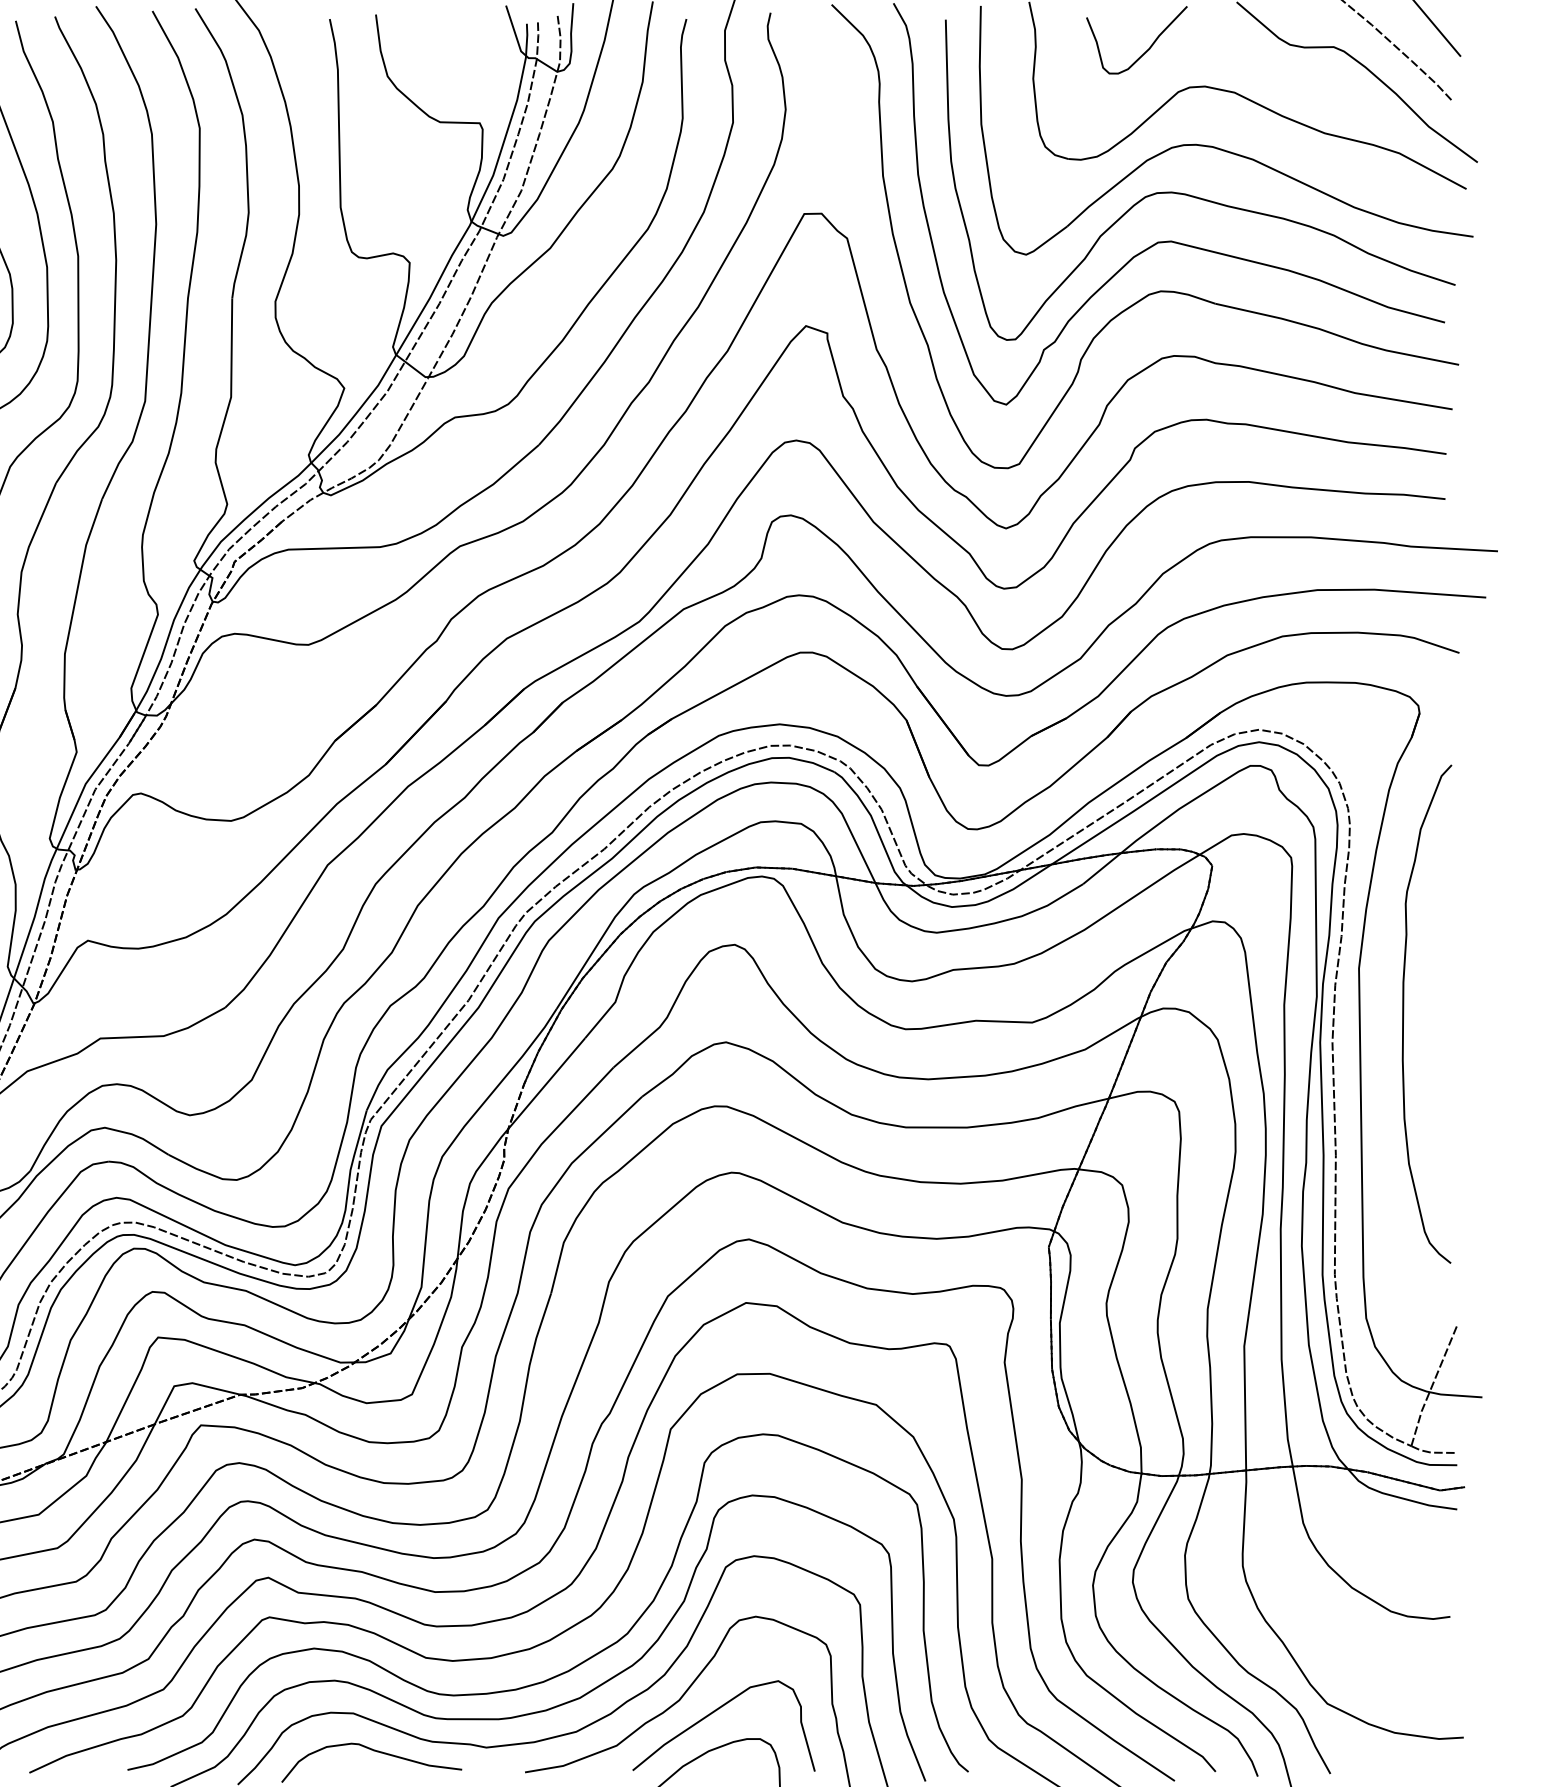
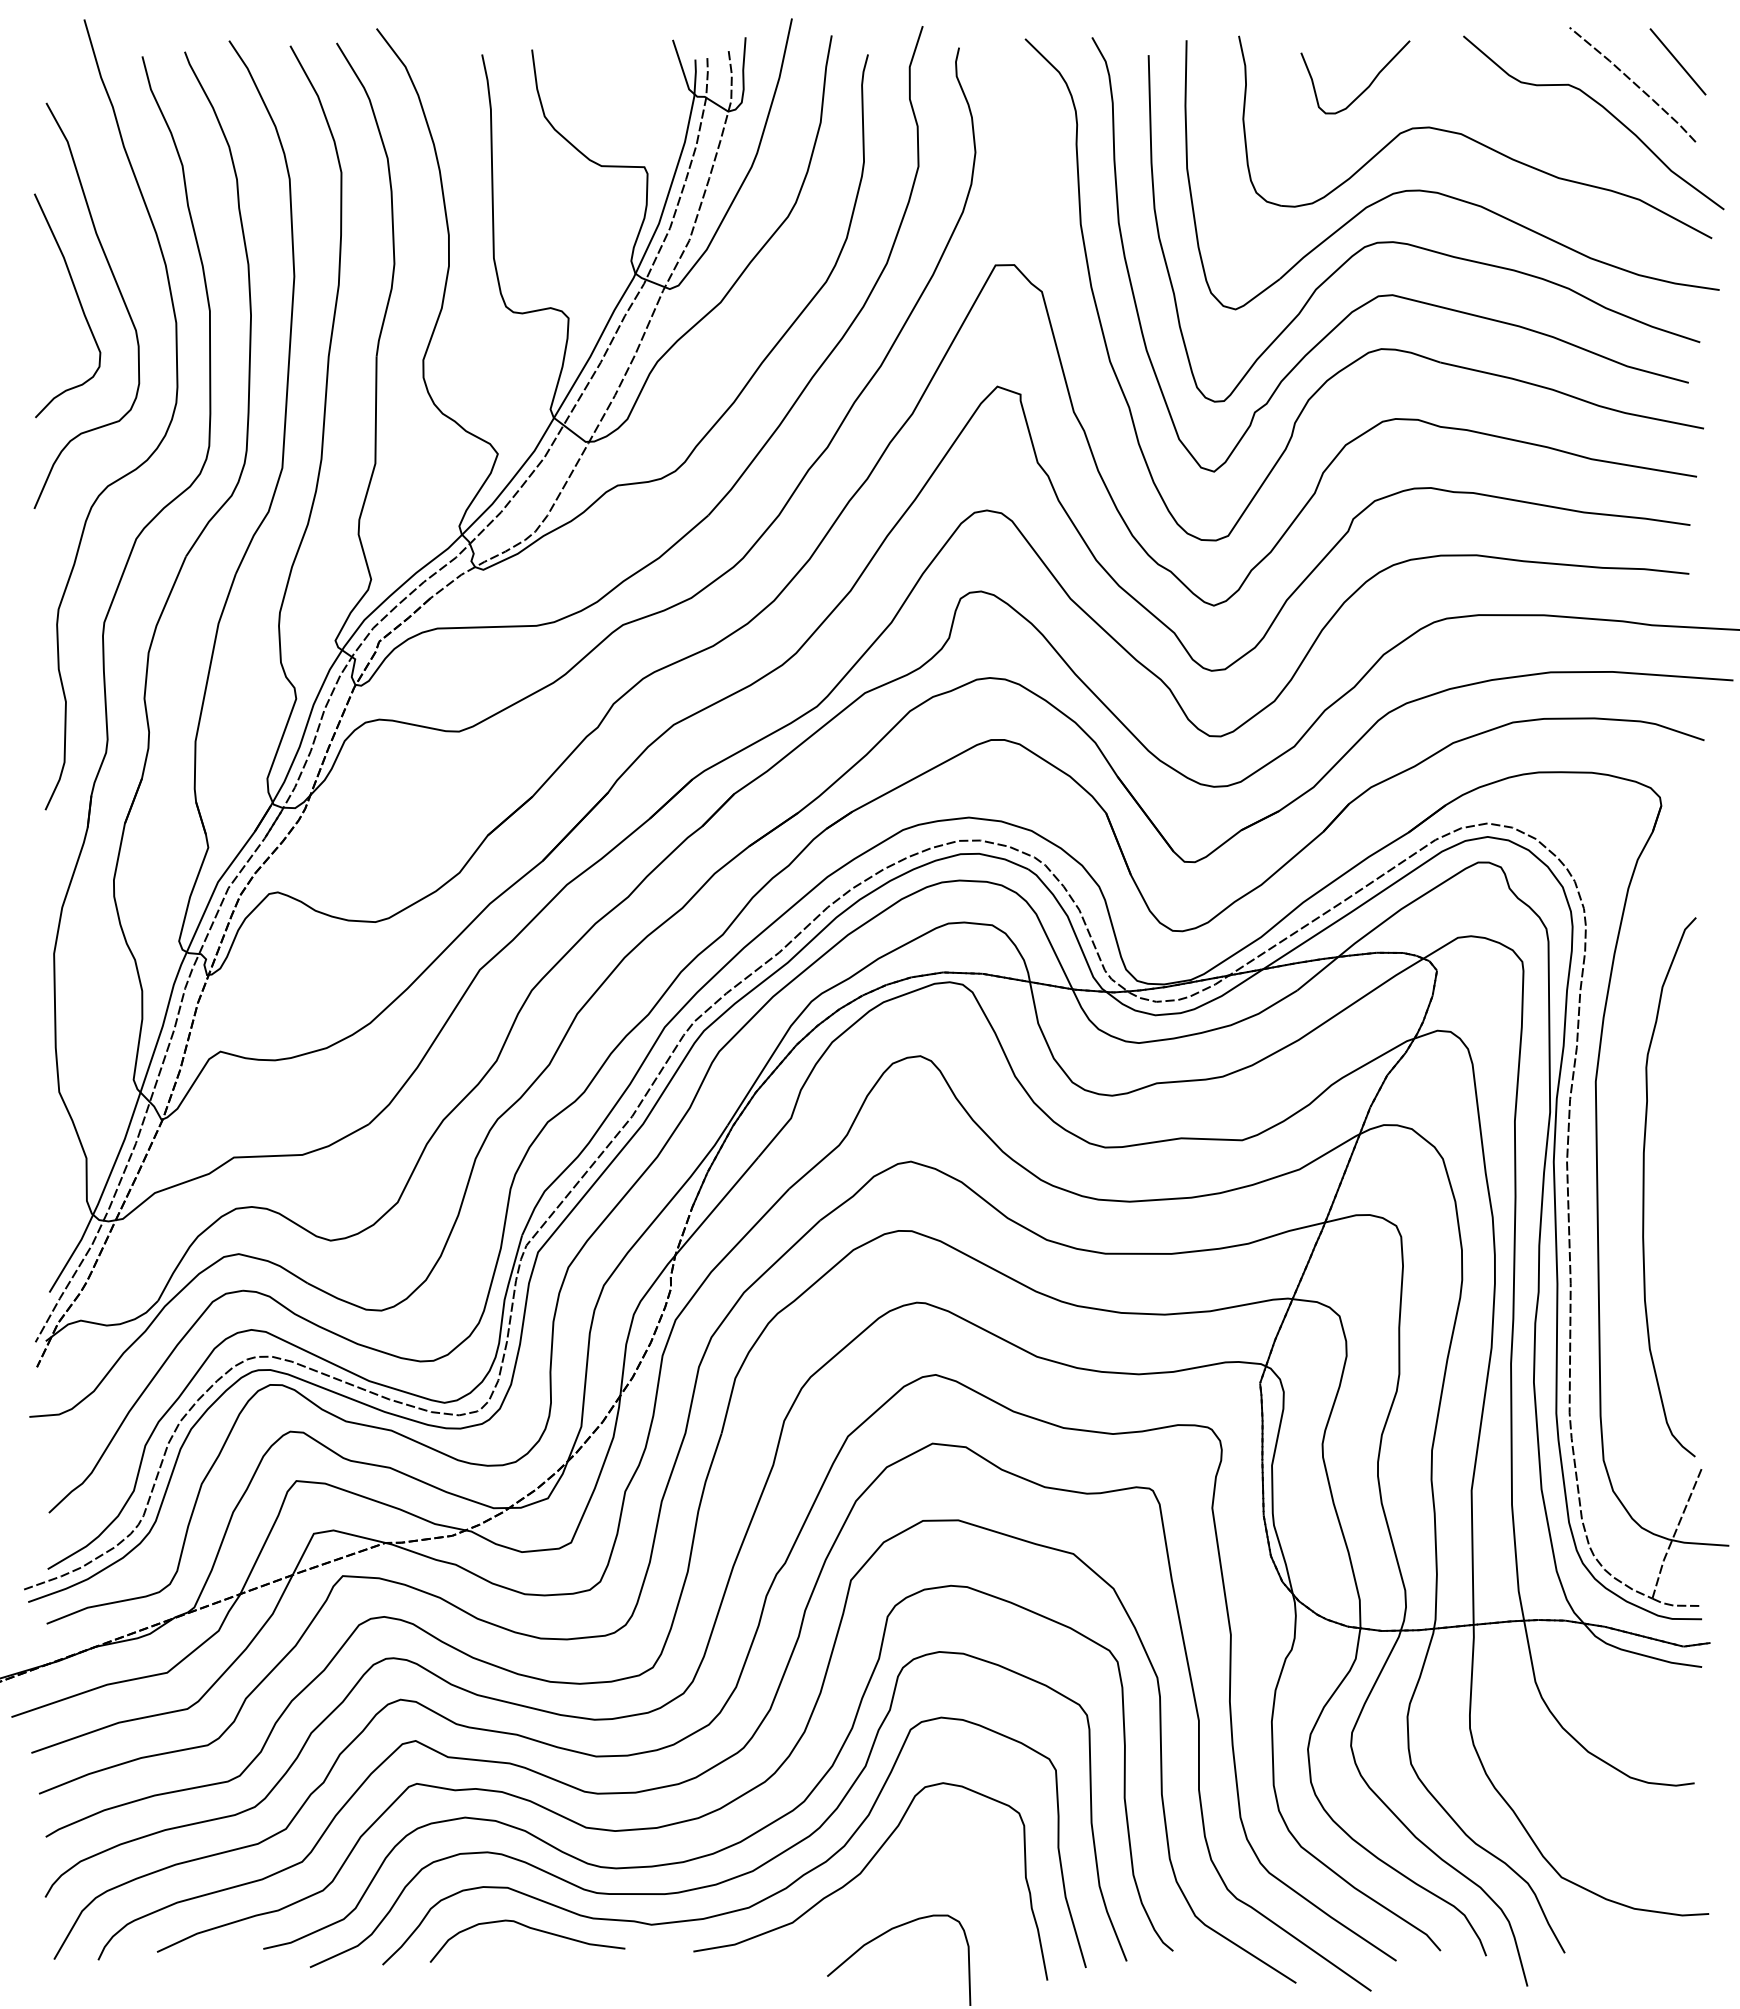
curve: (1404, 1014) -> (1644, 1187), moved
curve: (716, 1711) -> (900, 1885), removed

